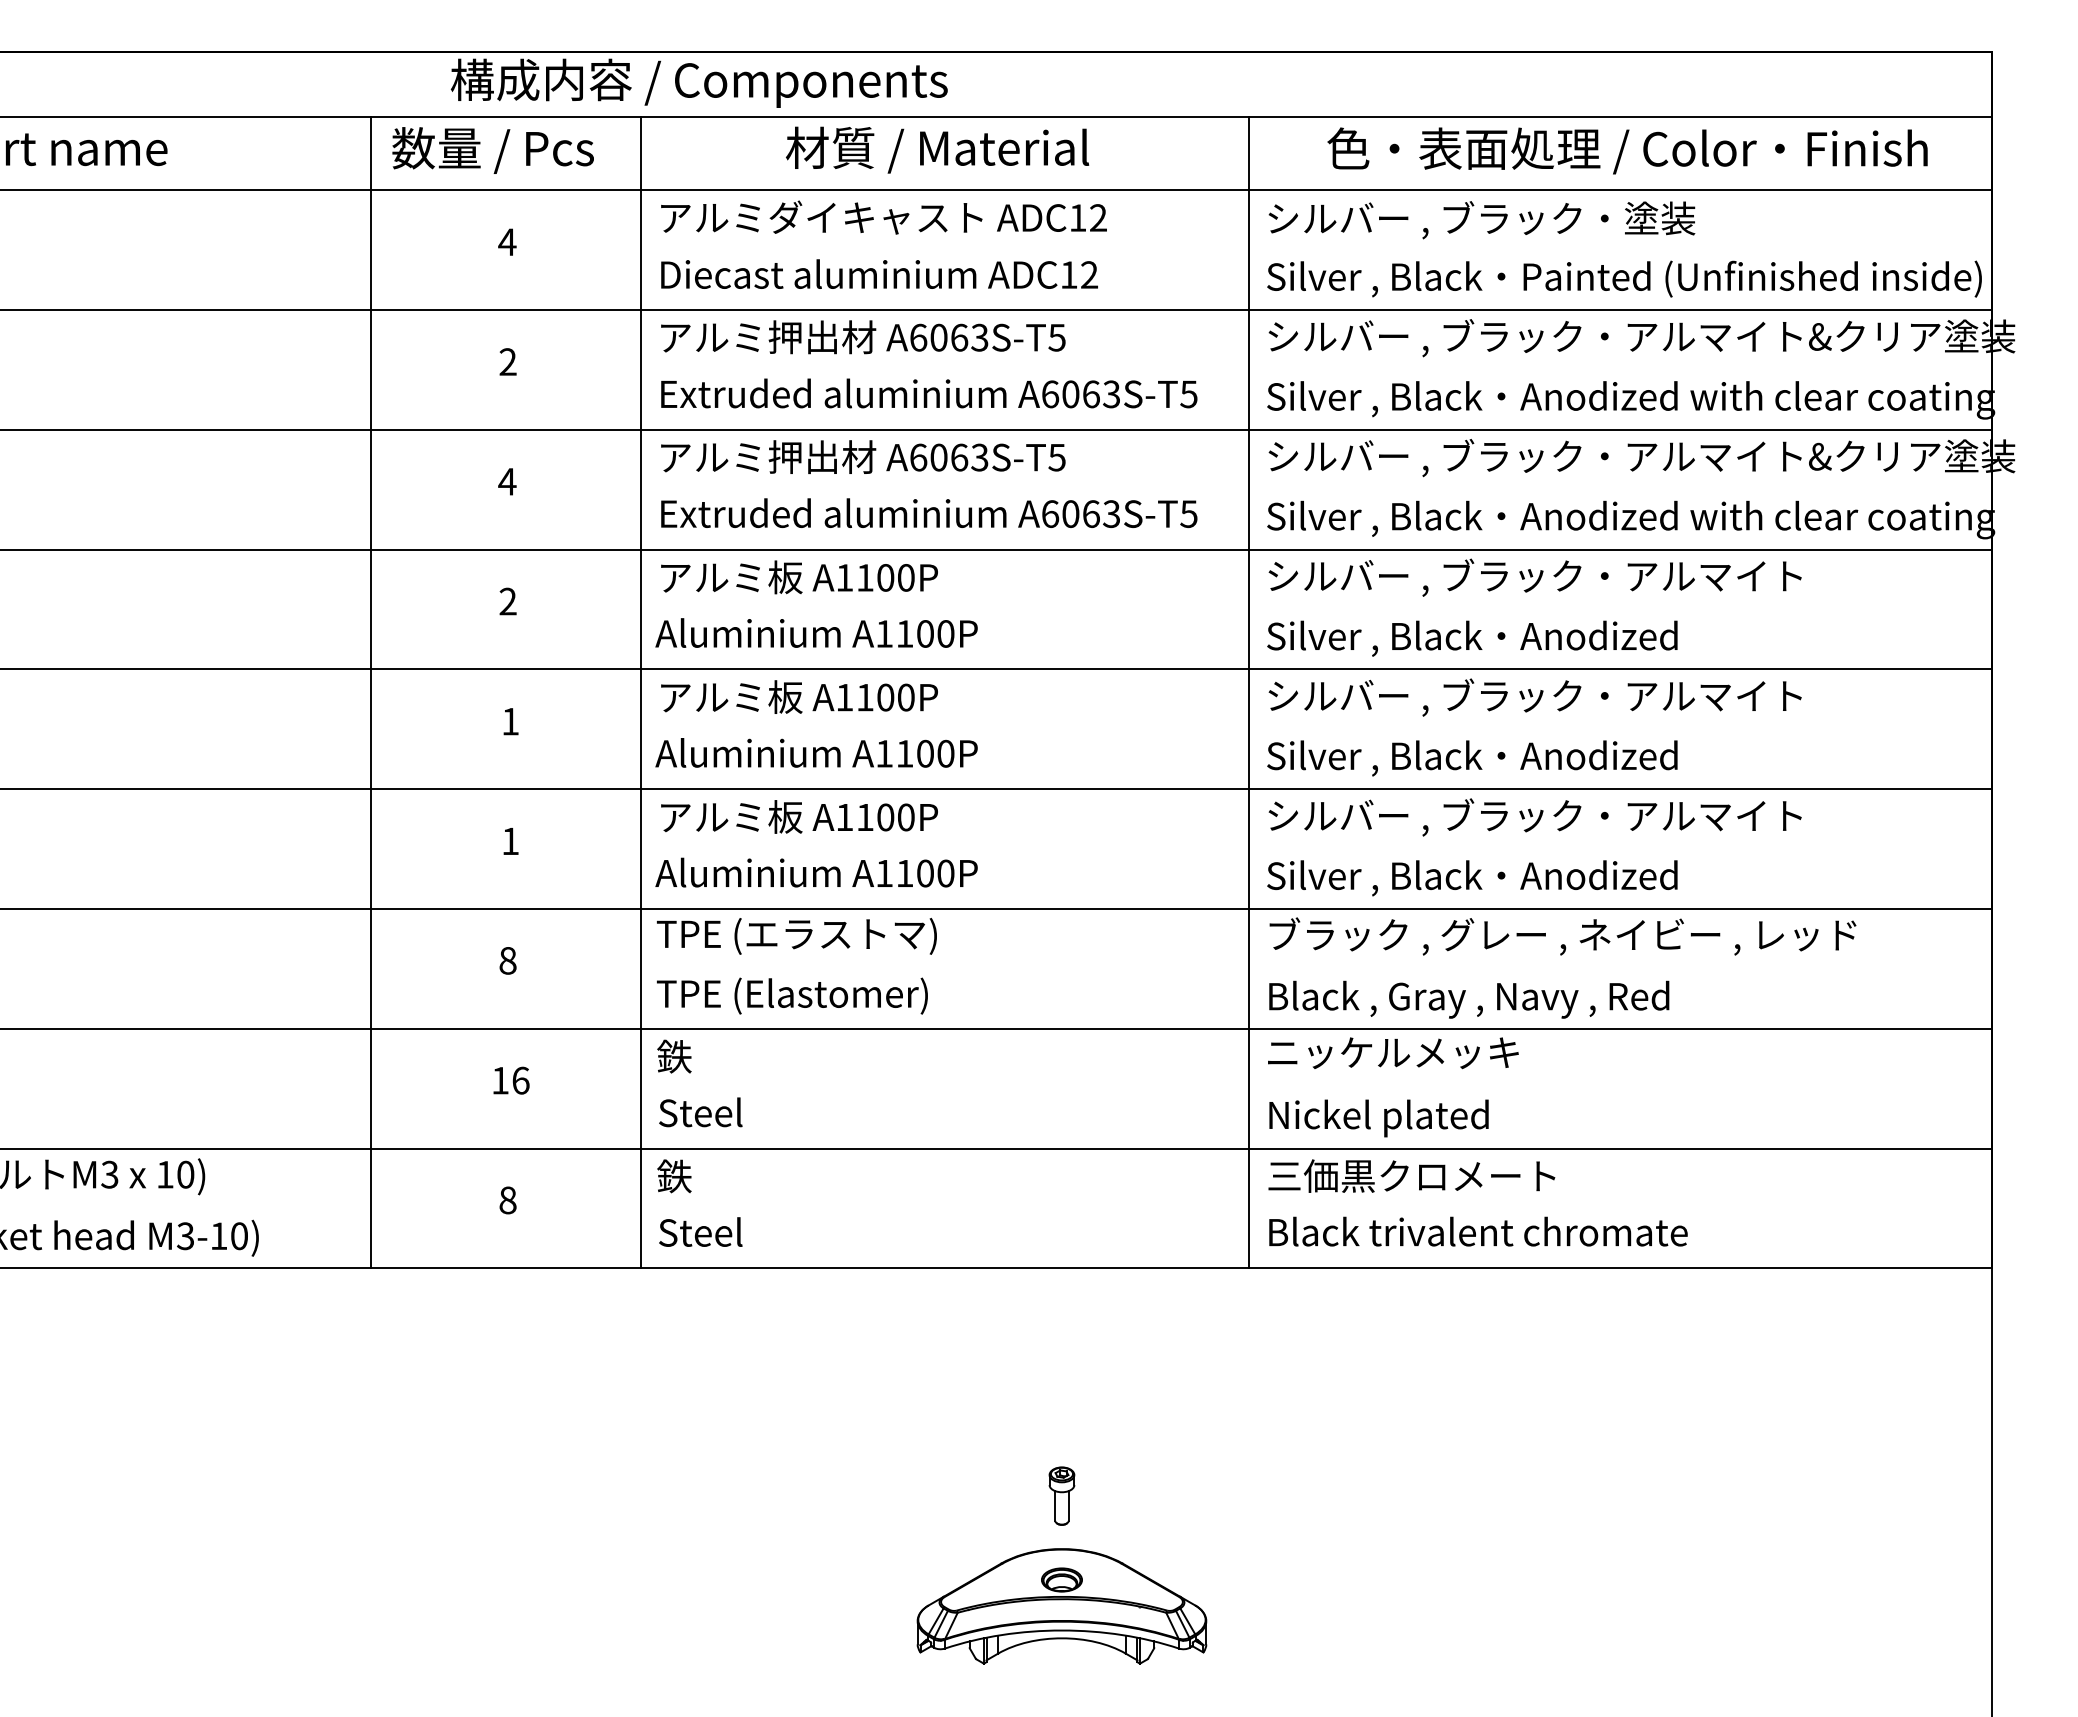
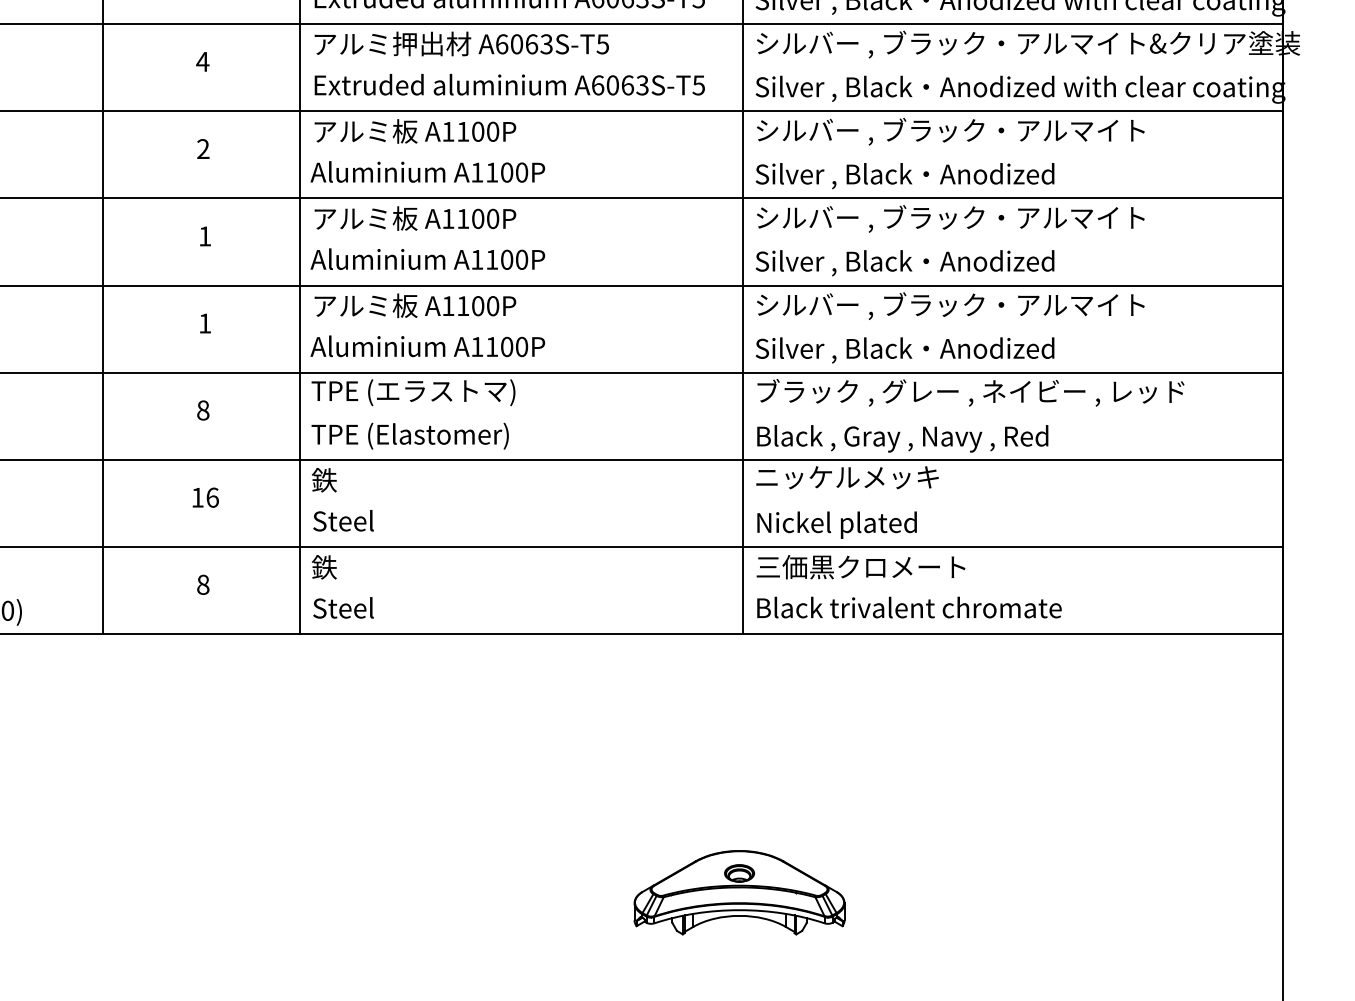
part: (1061, 1495) -> (606, 799), removed
part: (1061, 1606) -> (739, 892), moved

